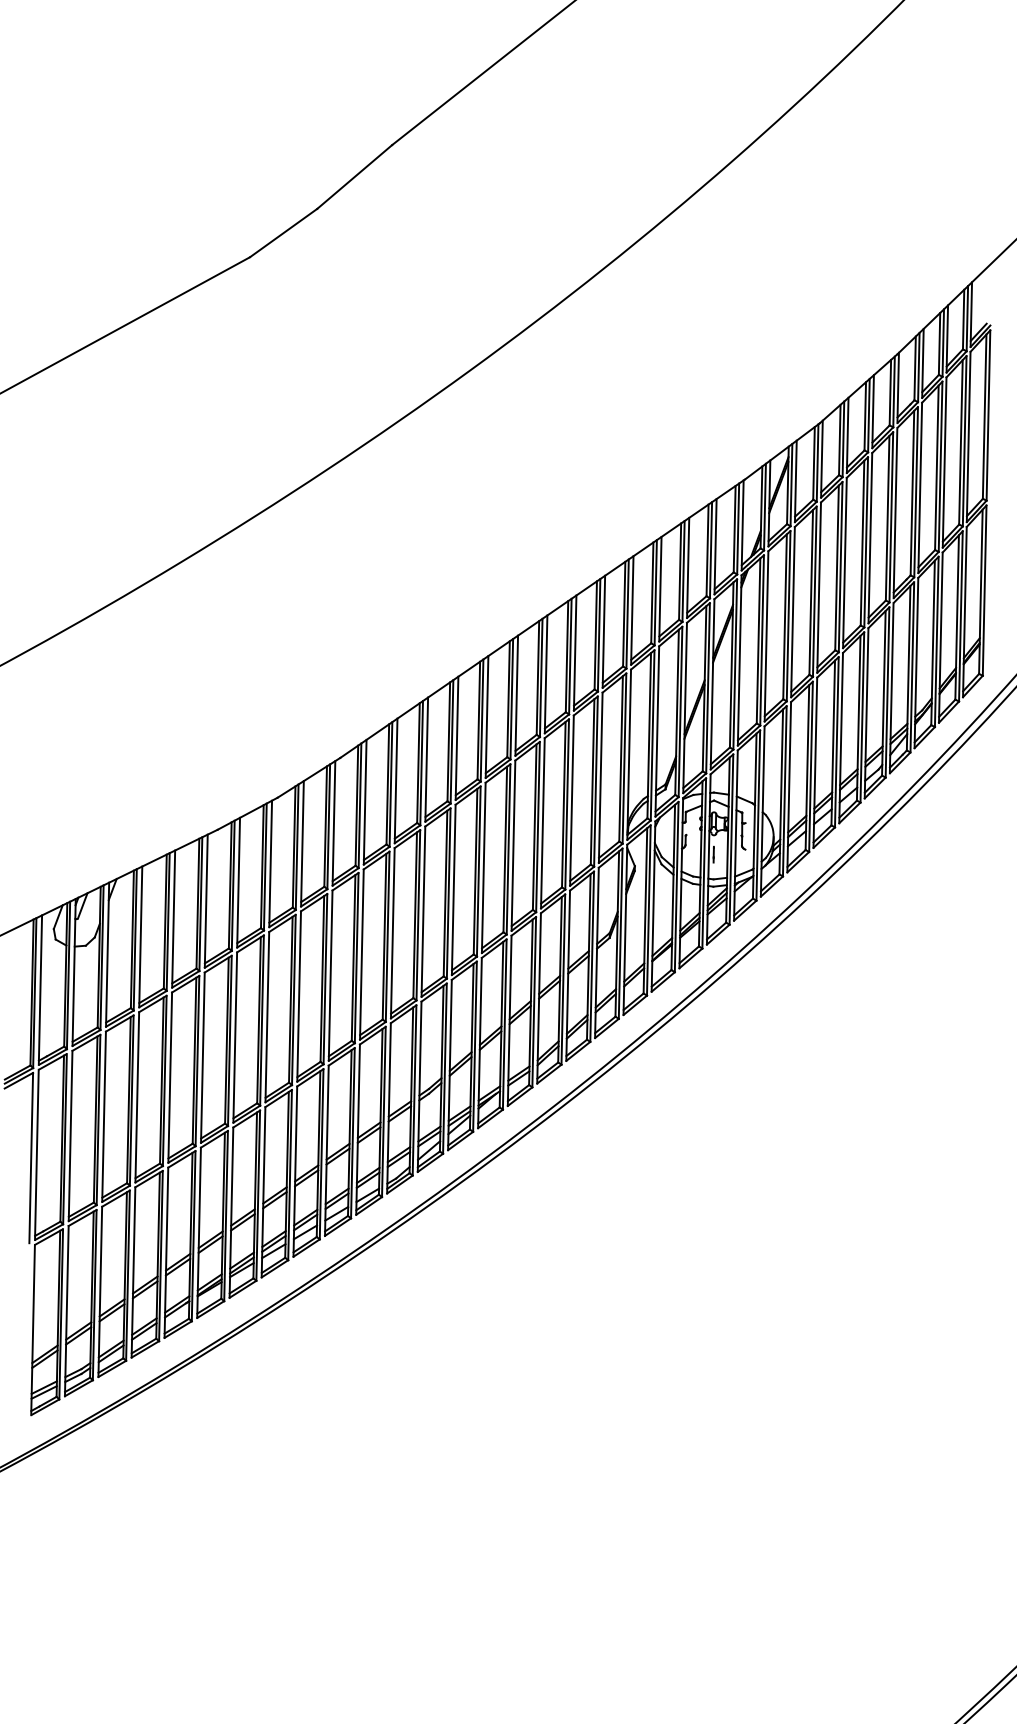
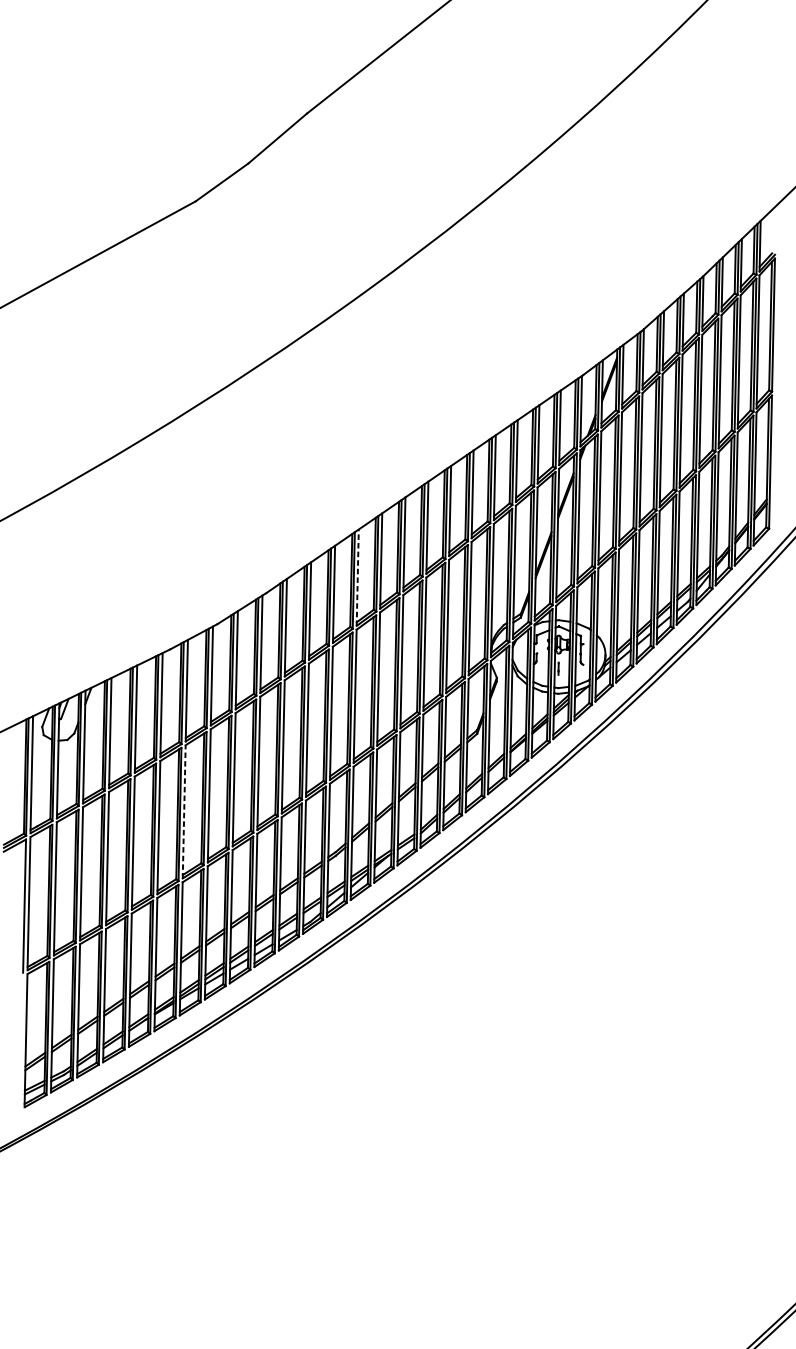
line: (457, 738) -> (358, 577), solid -> dashed
line: (235, 1037) -> (184, 811), solid -> dashed

